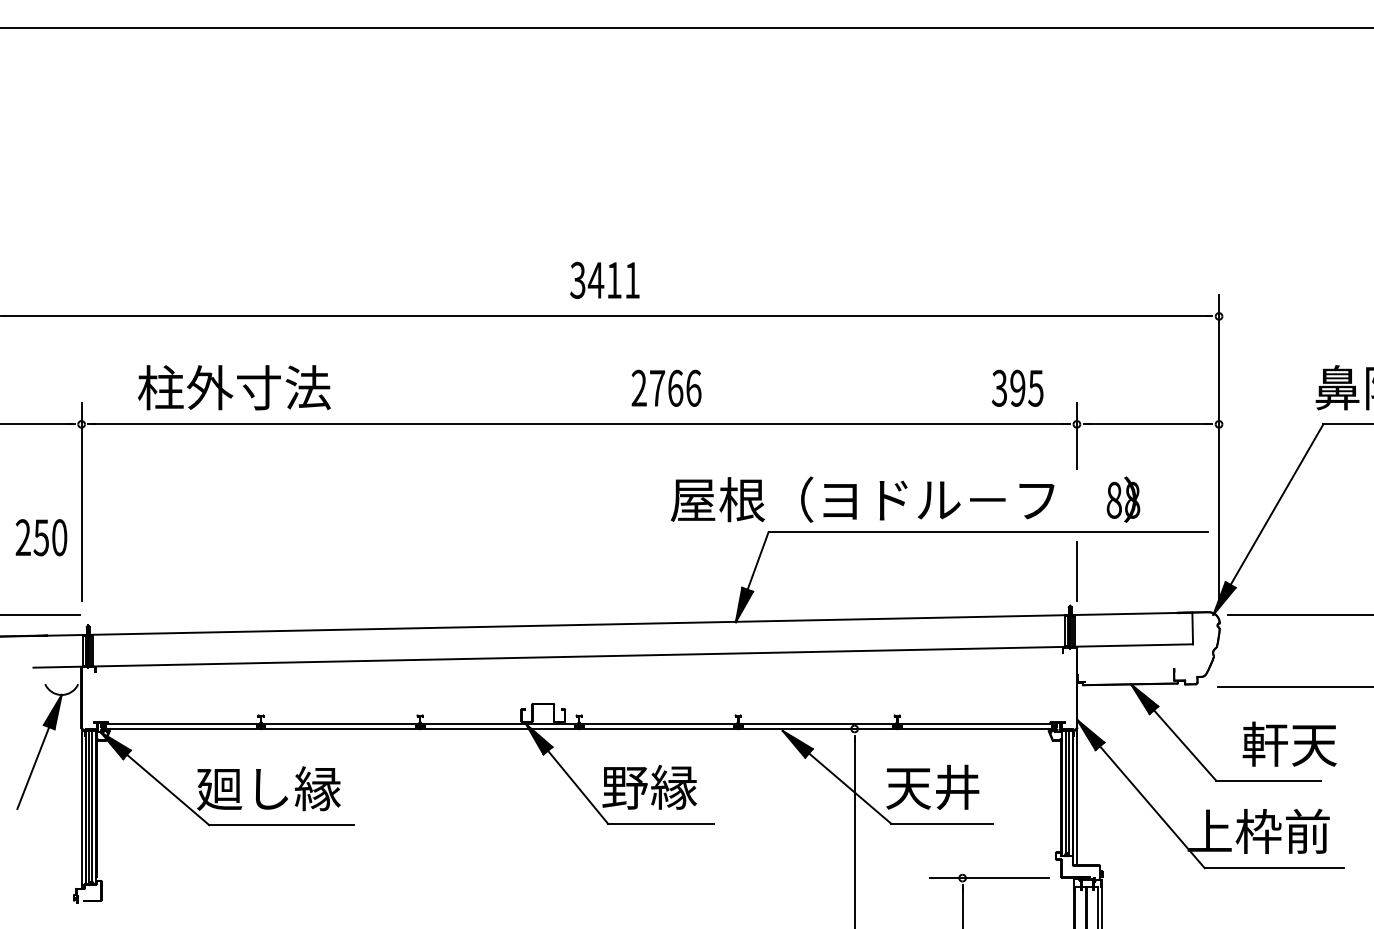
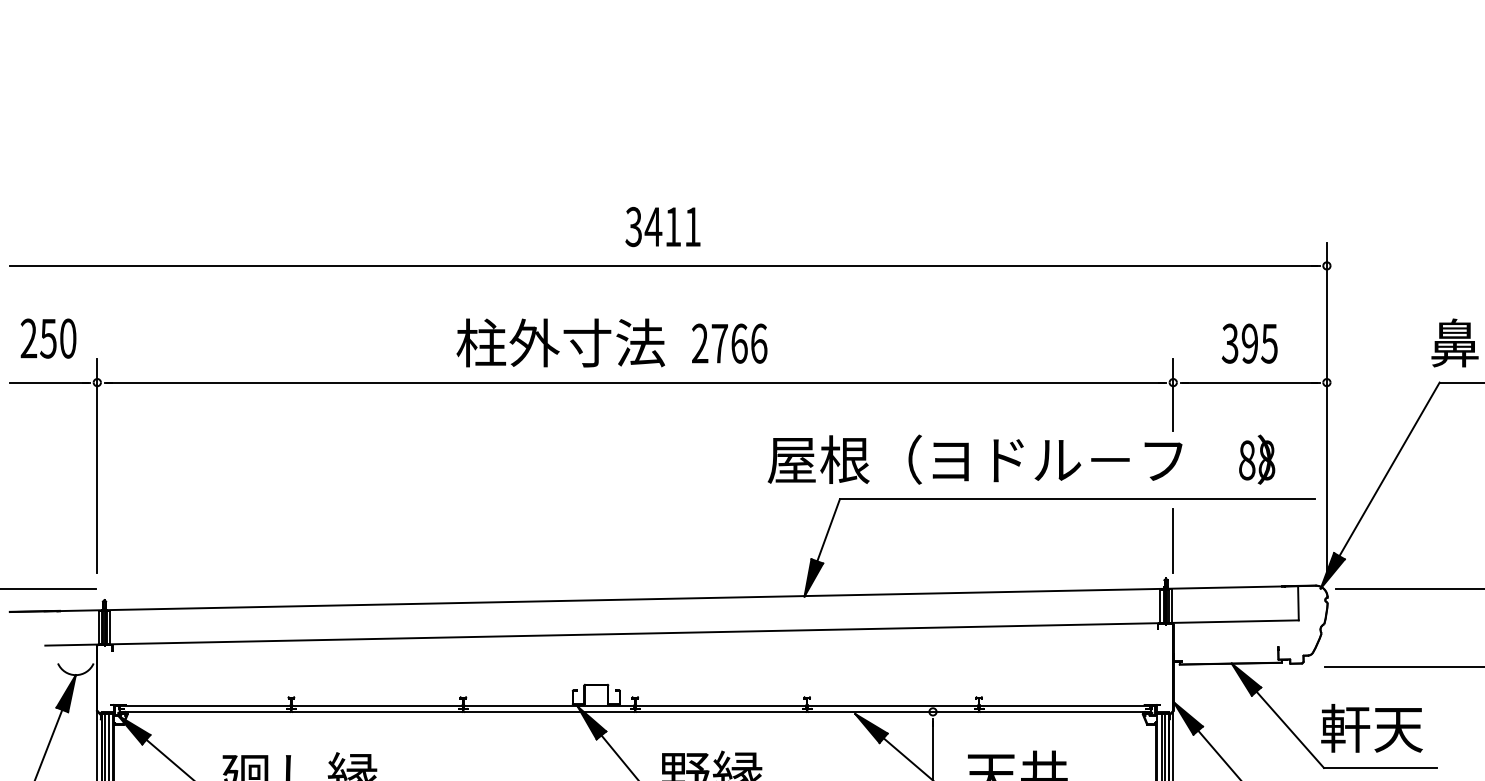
text: (234, 387) -> (560, 342), moved
text: (1017, 387) -> (1249, 342), moved
text: (905, 499) -> (1021, 459), moved
text: (41, 537) -> (48, 338), moved
text: (1289, 743) -> (1371, 727), moved

